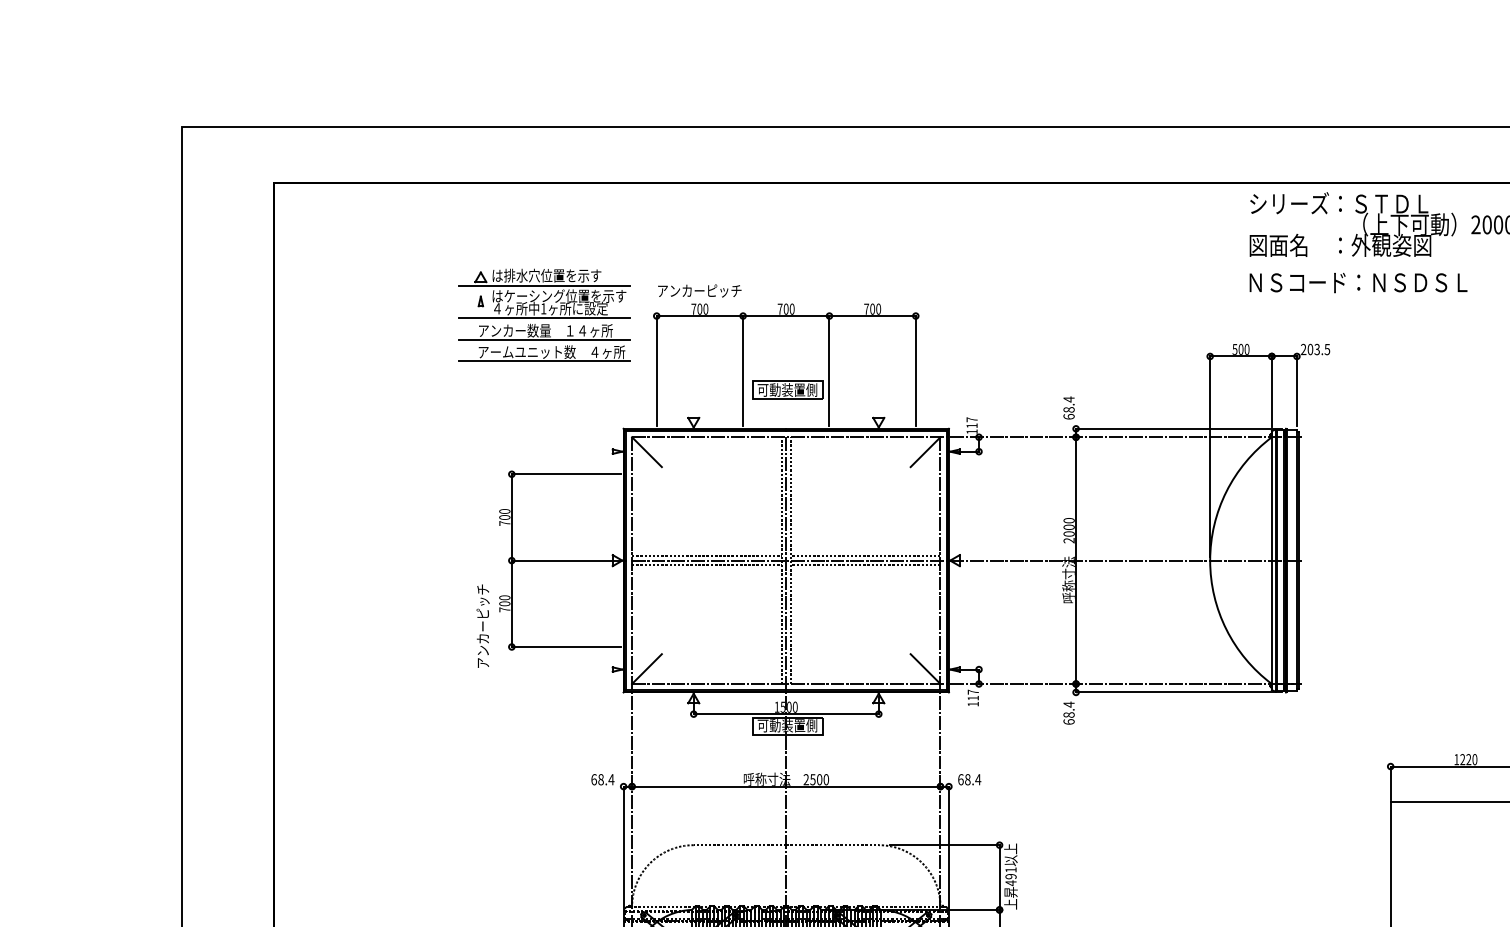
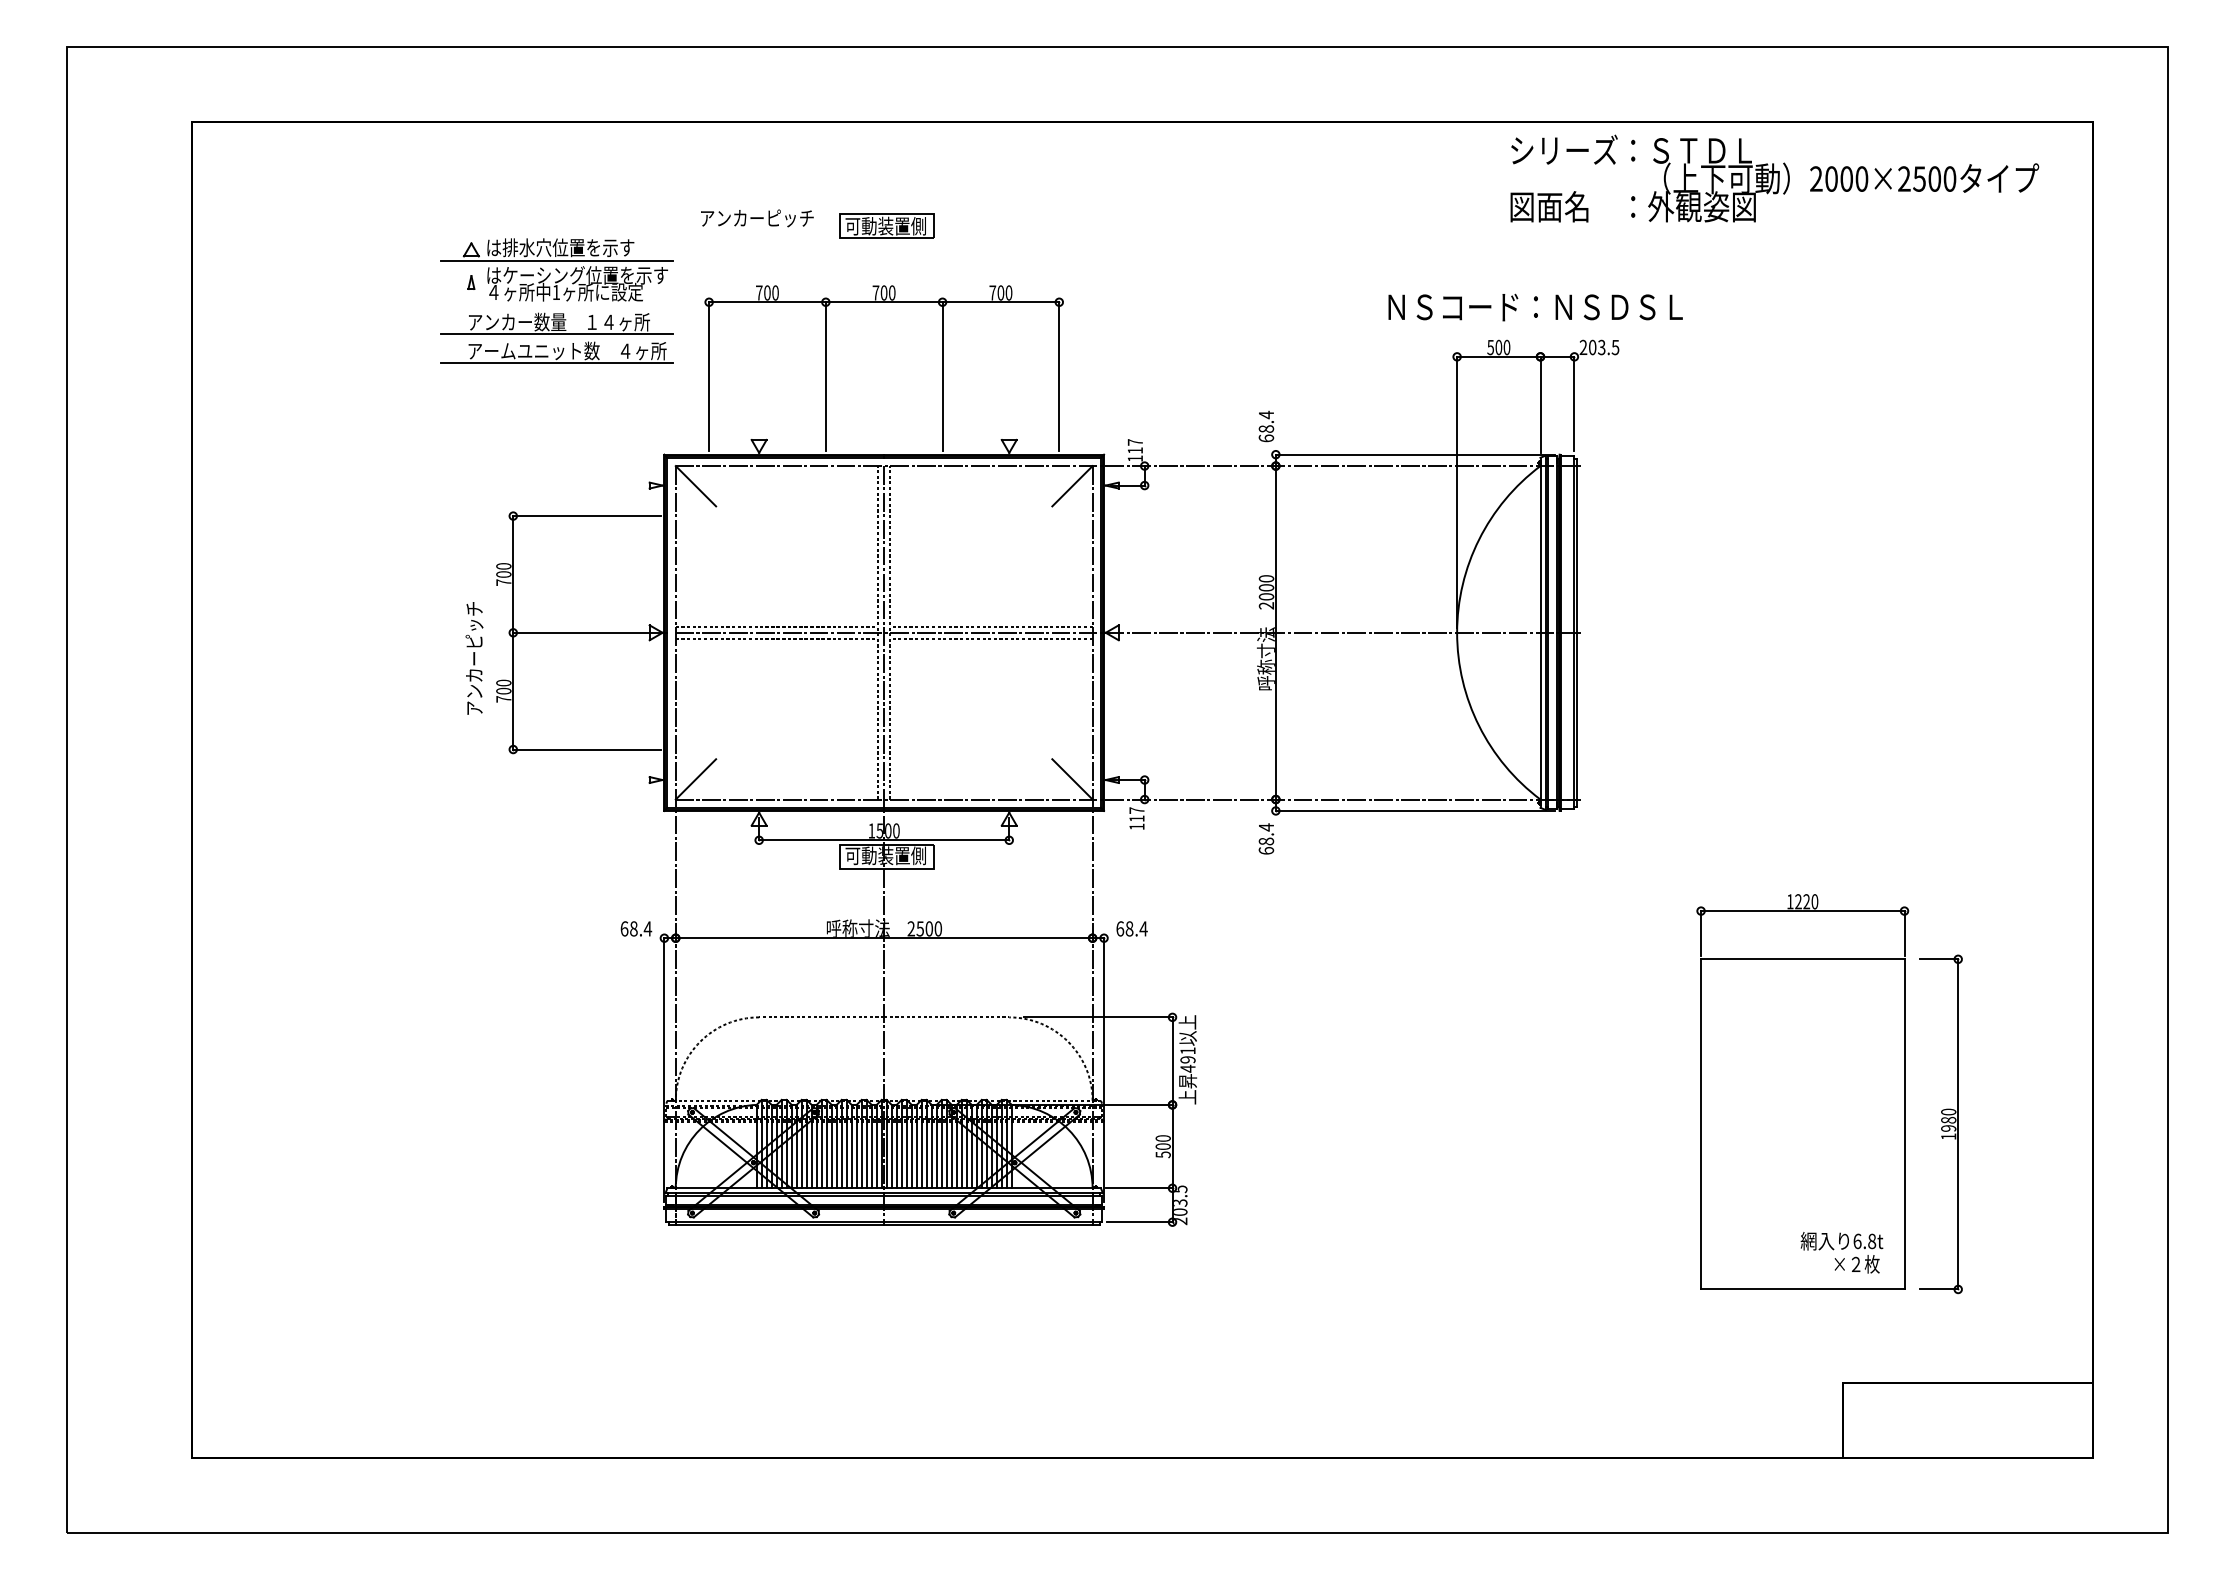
text: (1358, 282) -> (1535, 307), moved
text: (699, 291) -> (757, 218), moved
line: (543, 318) -> (556, 305), removed
part: (787, 389) -> (886, 225), moved
text: (483, 626) -> (474, 658), moved

